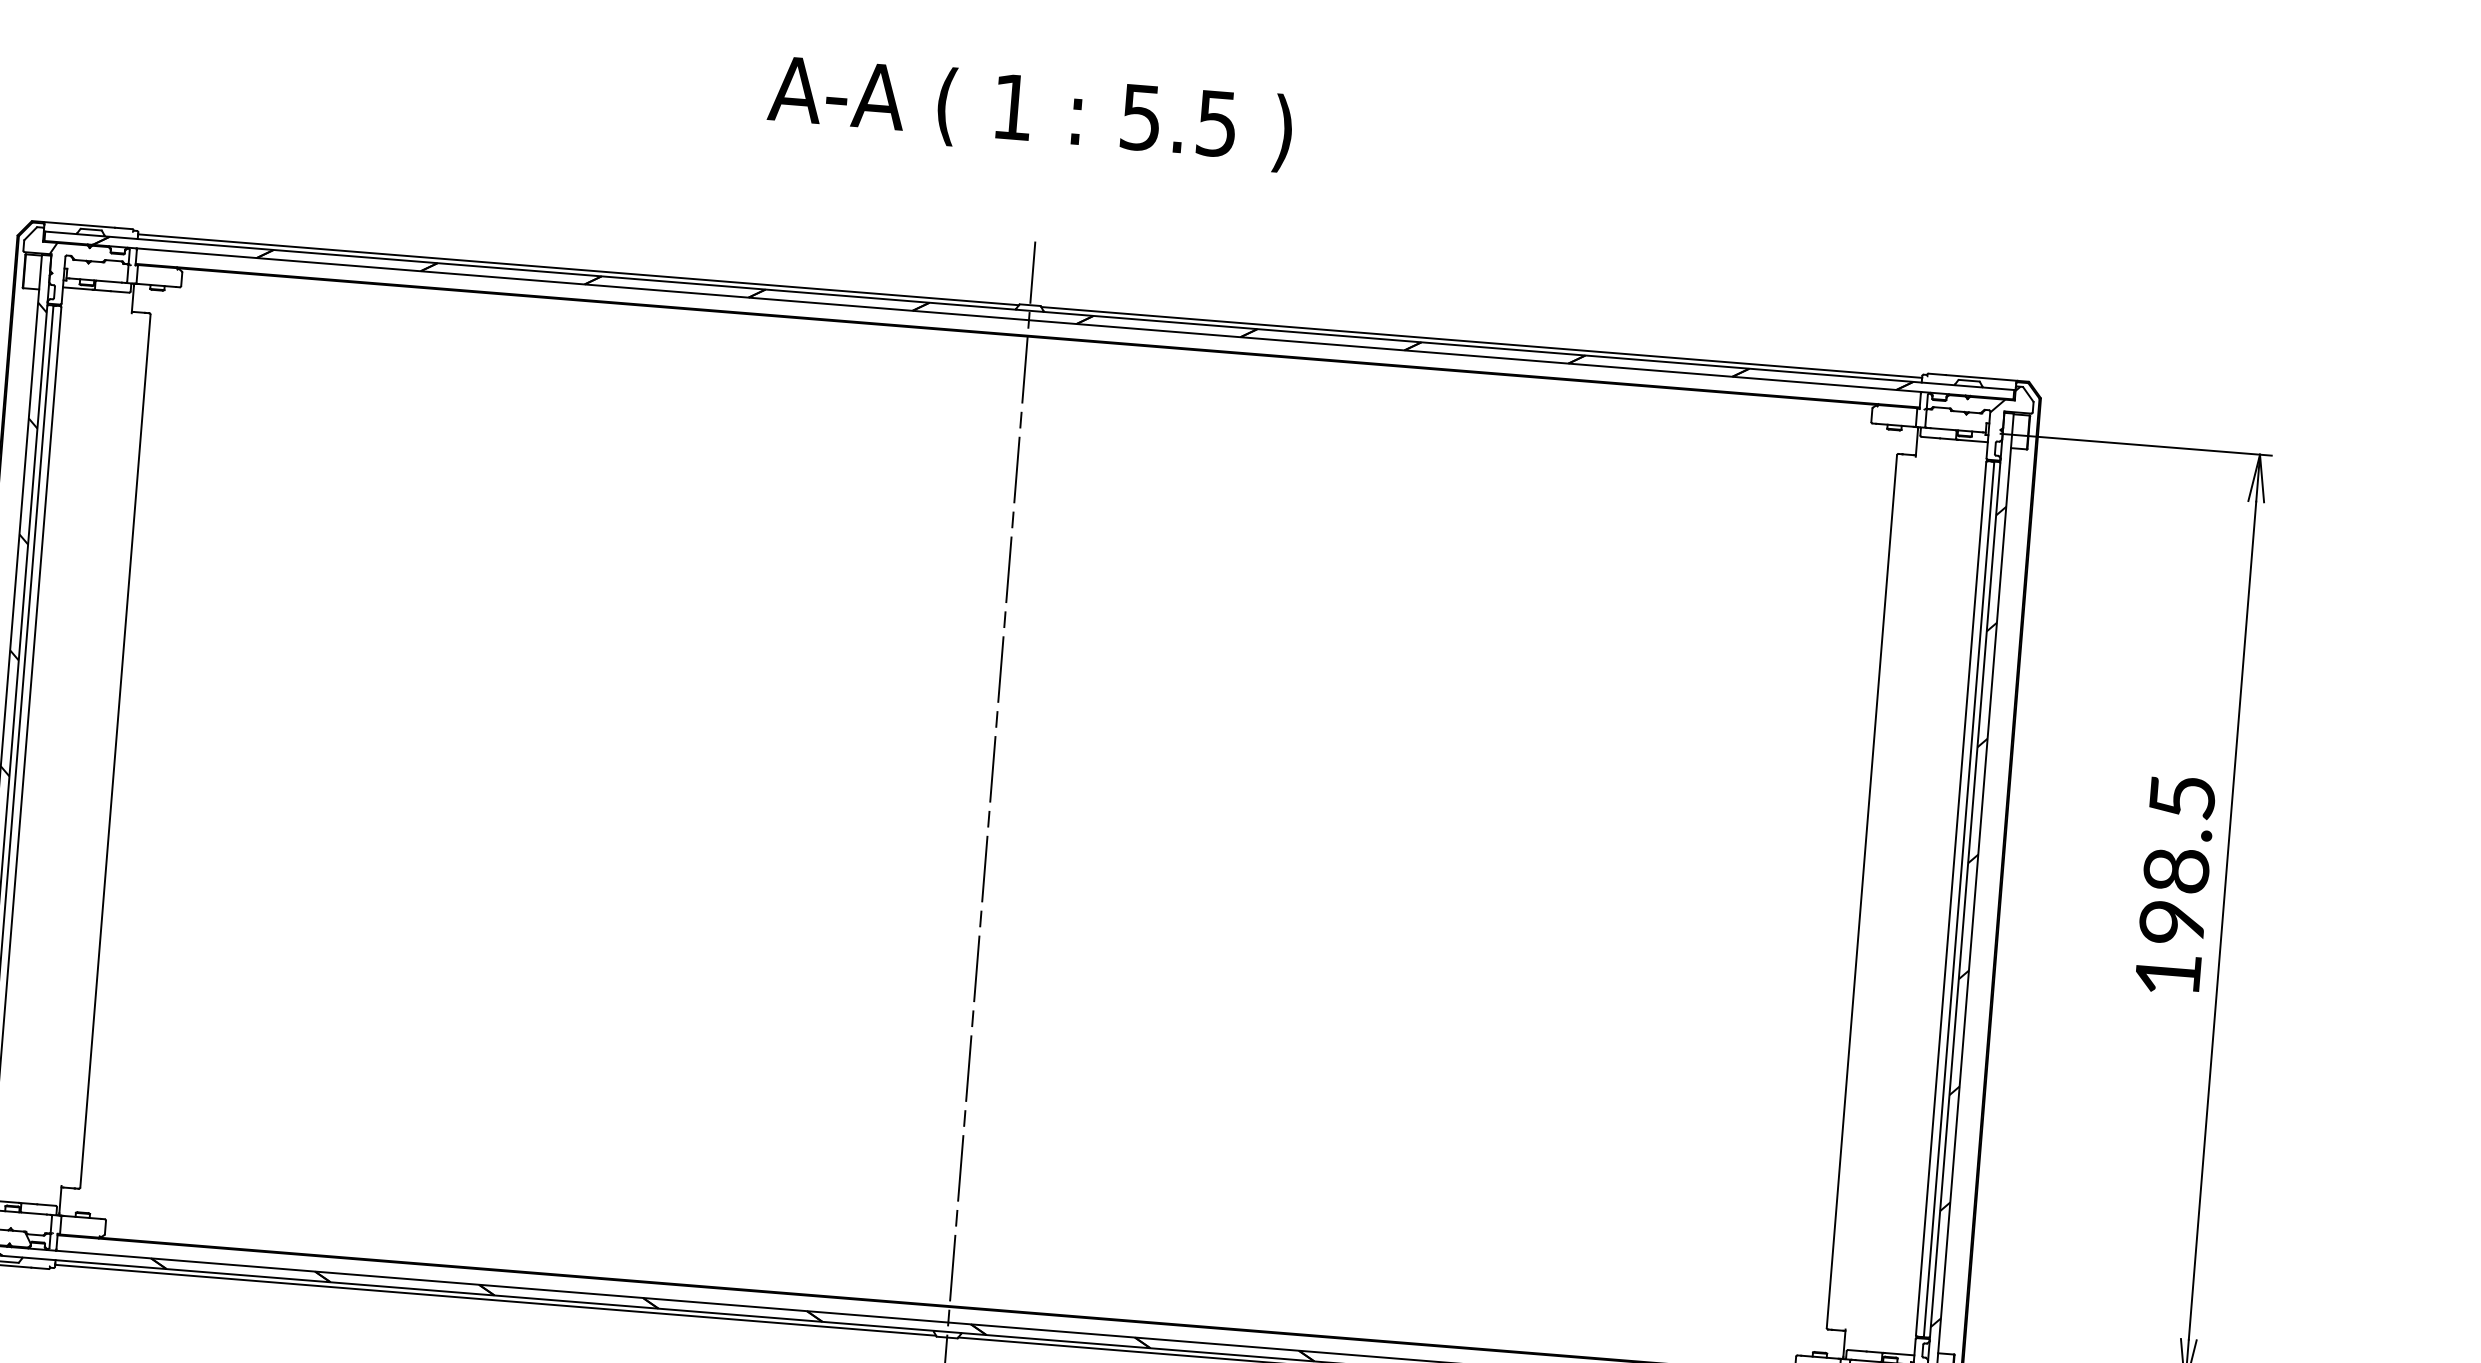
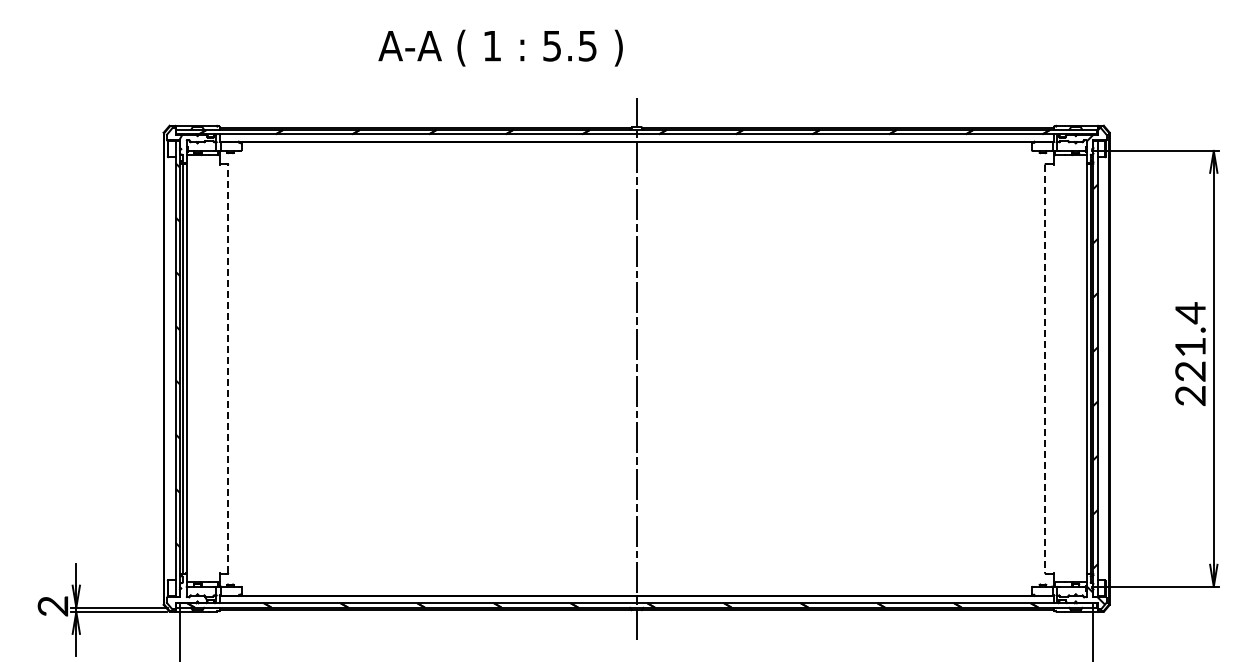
text: (1030, 111) -> (500, 47), moved
line: (115, 750) -> (228, 368), solid -> dashed
text: (2175, 886) -> (1190, 354), 198.5 -> 221.4
line: (1862, 893) -> (1045, 369), solid -> dashed

